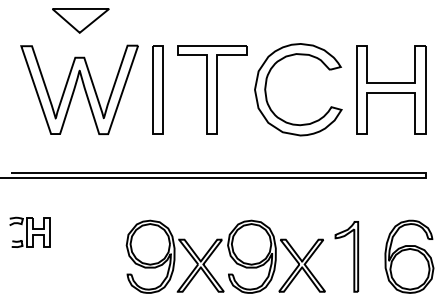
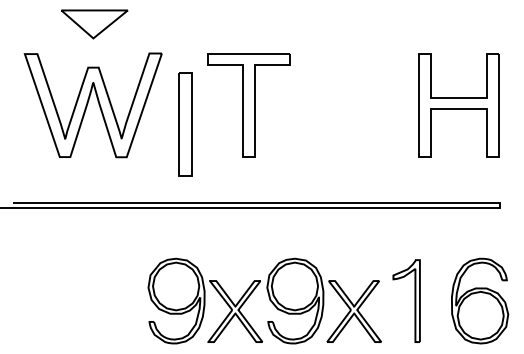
part: (266, 87) -> (312, 102), removed
part: (158, 90) -> (185, 124), moved
part: (30, 232) -> (35, 272), removed

